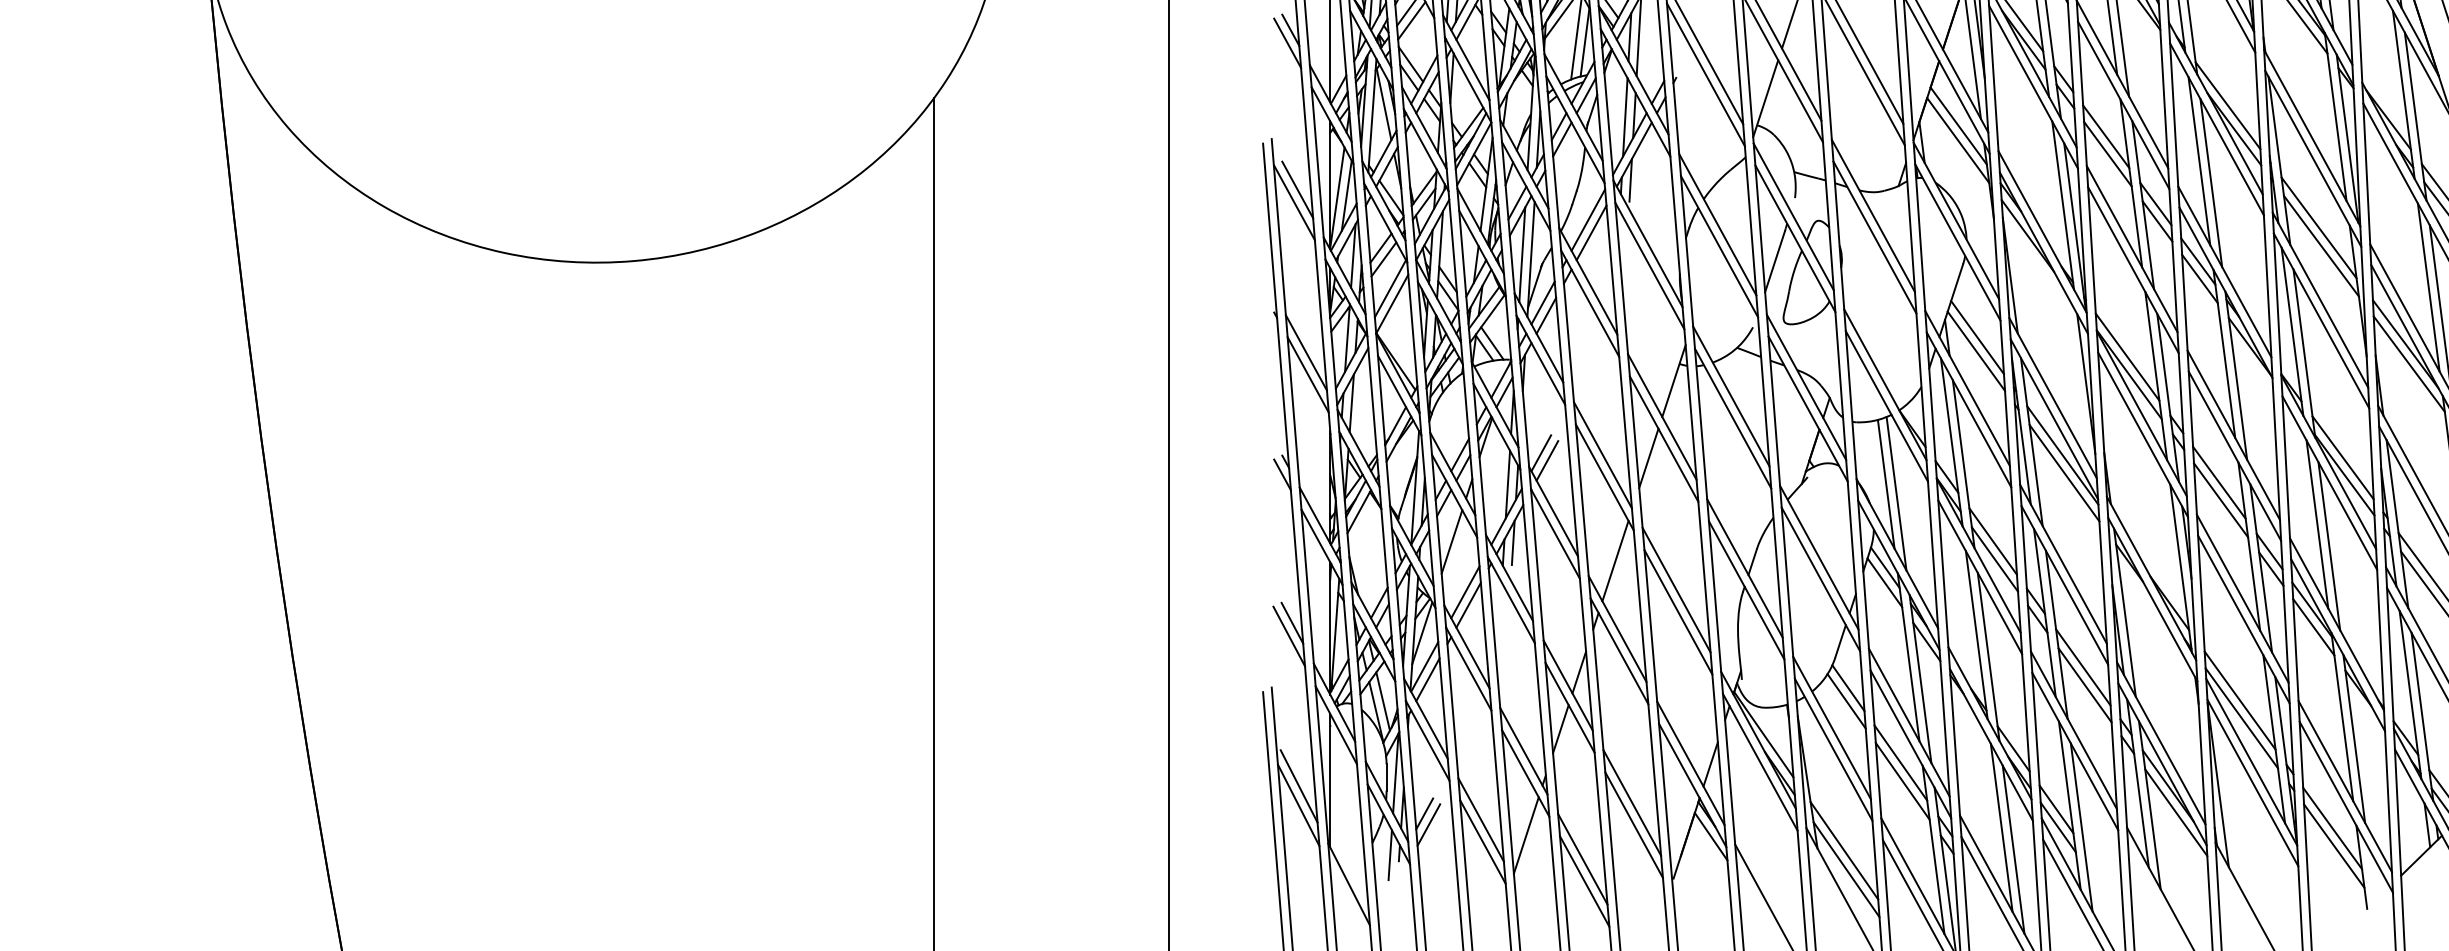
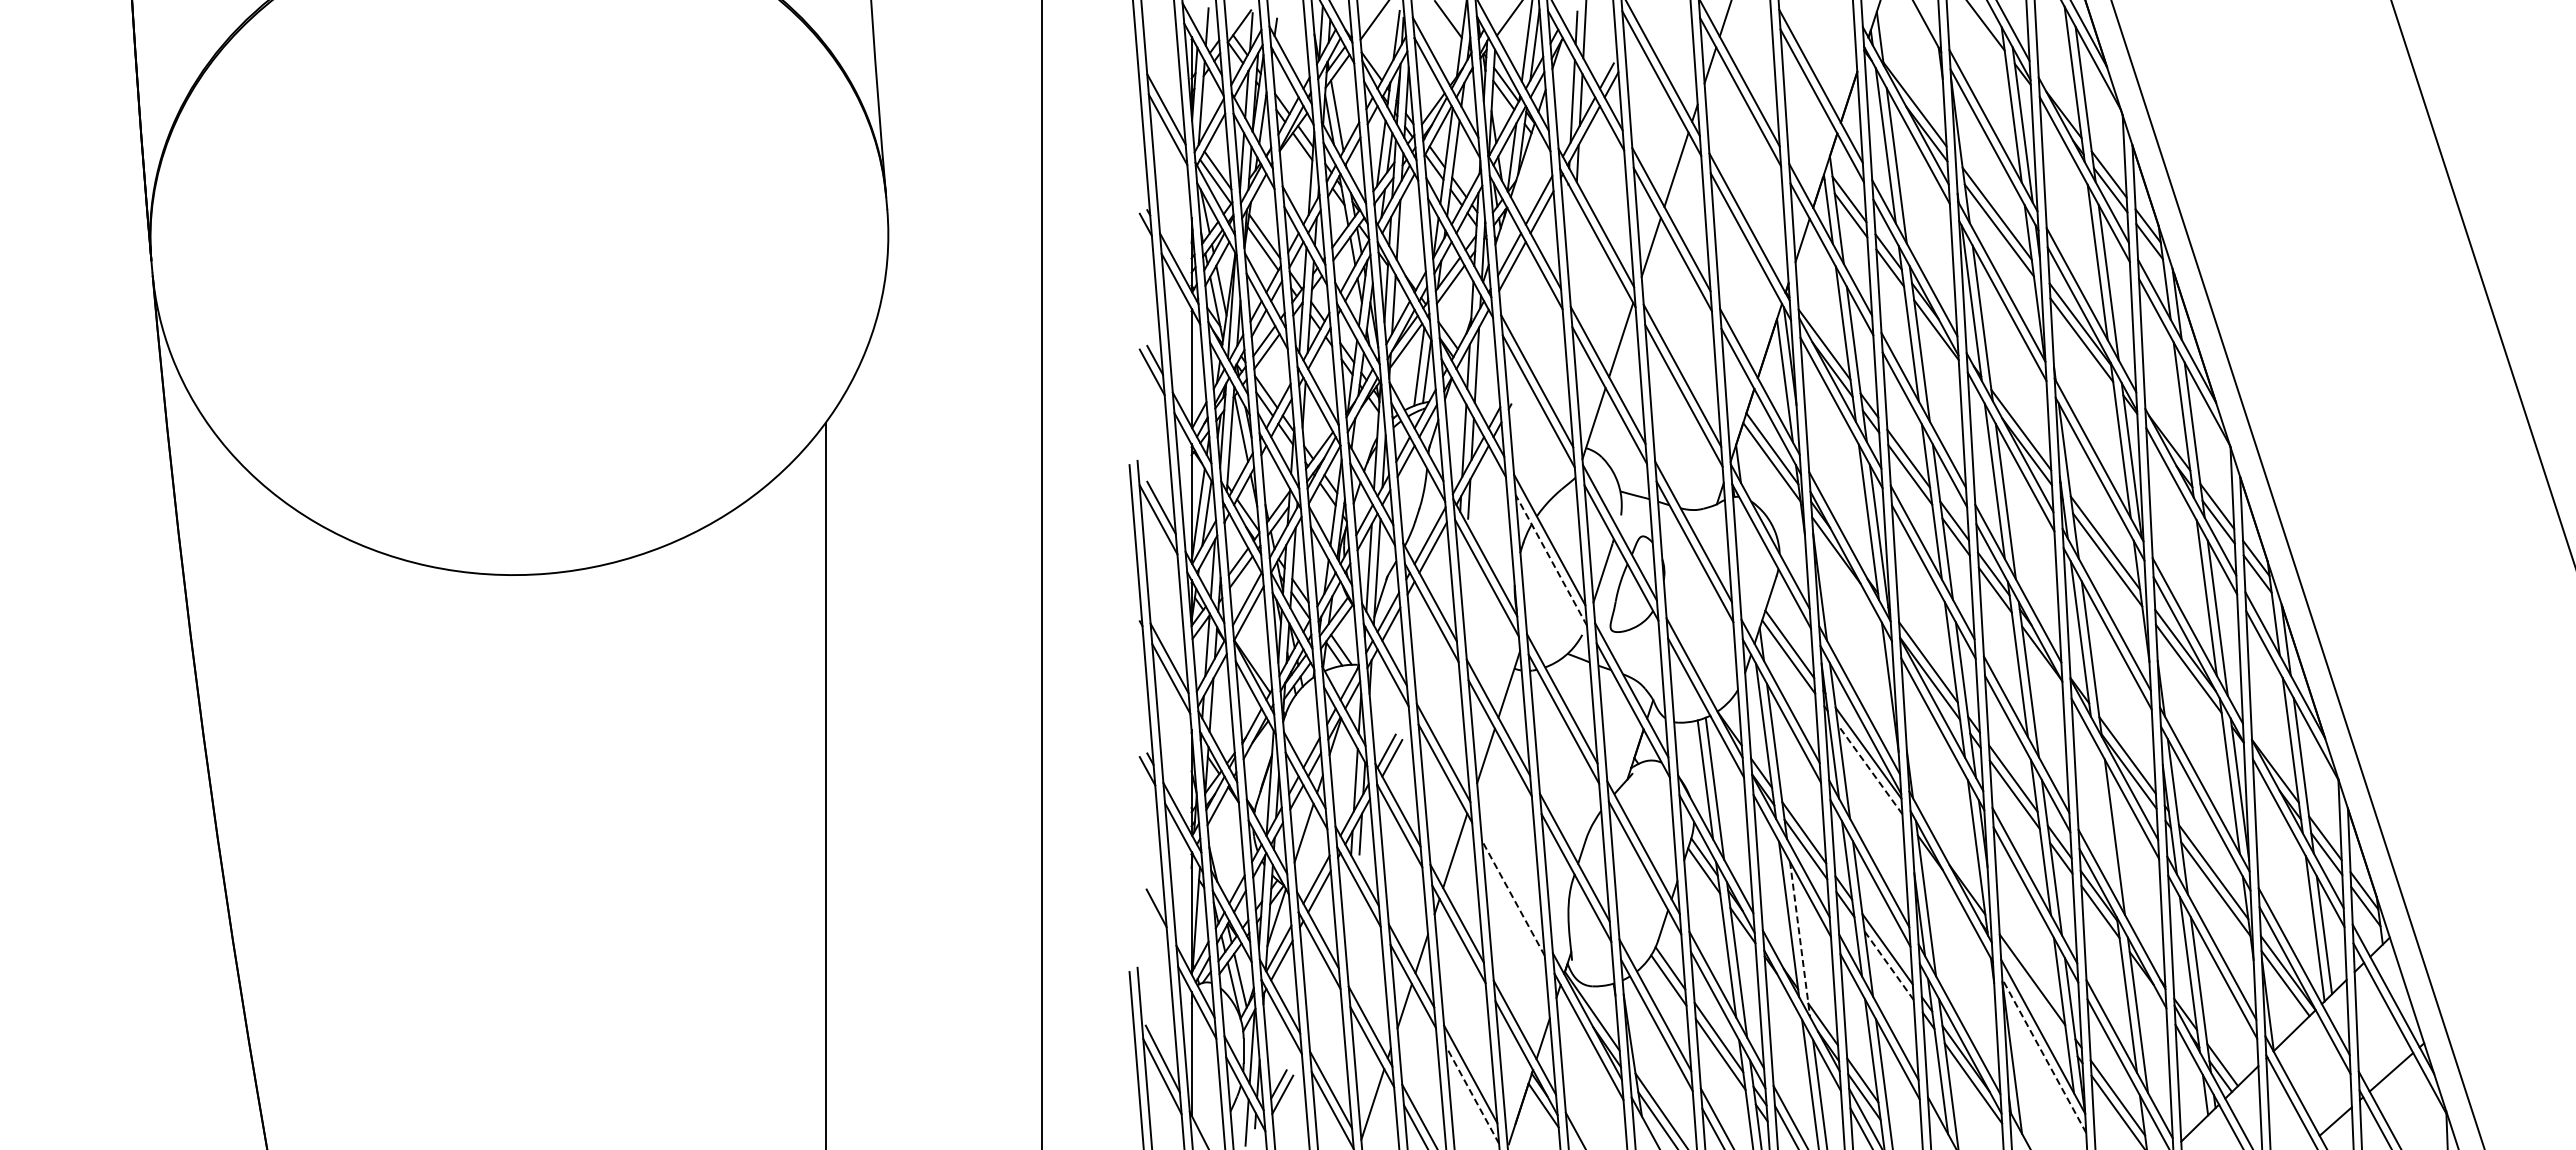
line: (1719, 245) -> (1551, 559), solid -> dashed
line: (2063, 473) -> (1869, 769), solid -> dashed
line: (2316, 523) -> (2103, 816), removed
line: (1676, 589) -> (1511, 877), removed
line: (1678, 611) -> (1513, 897), solid -> dashed
line: (1288, 636) -> (1153, 920), removed
line: (1989, 658) -> (1800, 940), solid -> dashed
line: (2084, 685) -> (1888, 965), solid -> dashed
line: (2241, 717) -> (2033, 995), removed
line: (2253, 783) -> (2044, 1056), solid -> dashed
line: (1634, 824) -> (1472, 1094), solid -> dashed

